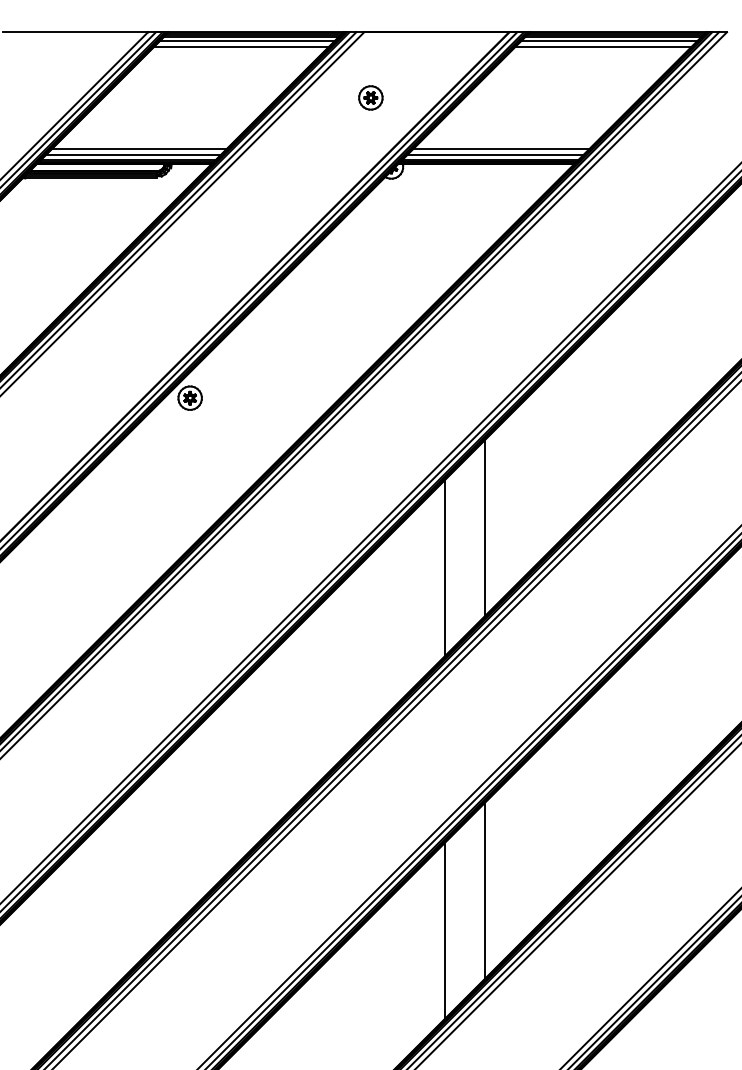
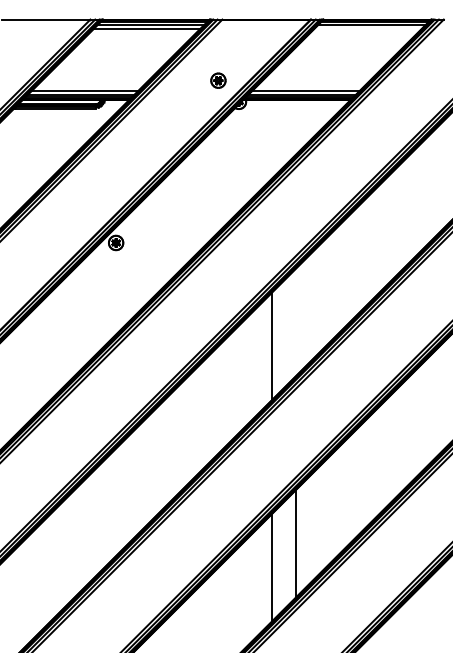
line: (603, 46) -> (368, 28), removed
part: (371, 97) -> (218, 80), moved
line: (484, 528) -> (295, 322), removed

